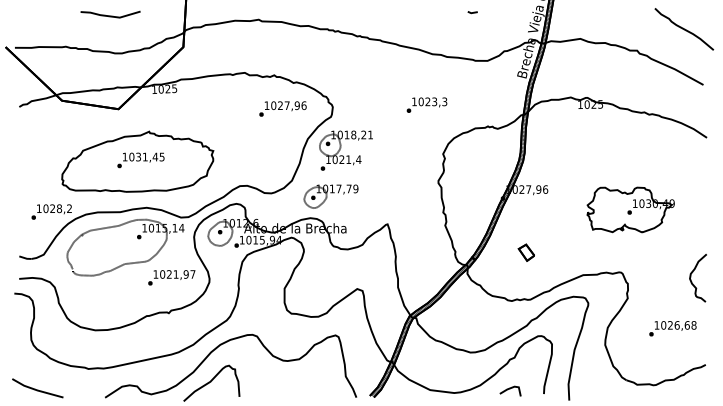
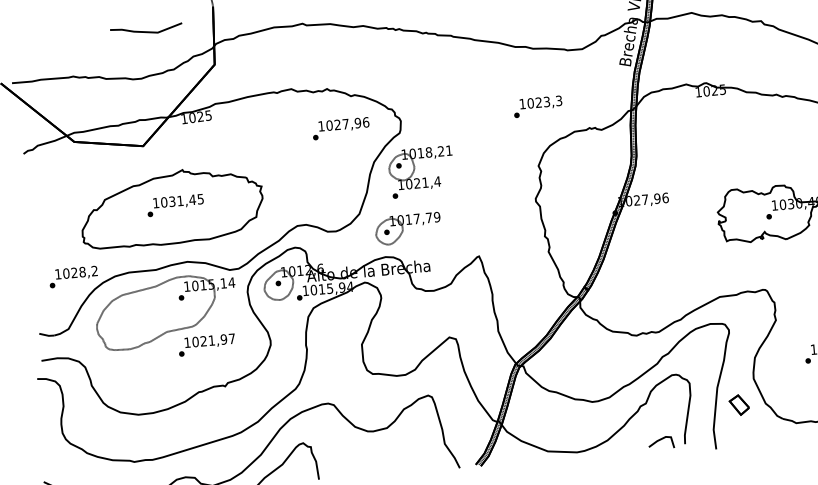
line: (110, 15) -> (146, 31), moved
text: (426, 104) -> (537, 105), moved
part: (525, 252) -> (738, 404), moved
text: (171, 277) -> (206, 344), moved
line: (510, 389) -> (661, 440), moved

